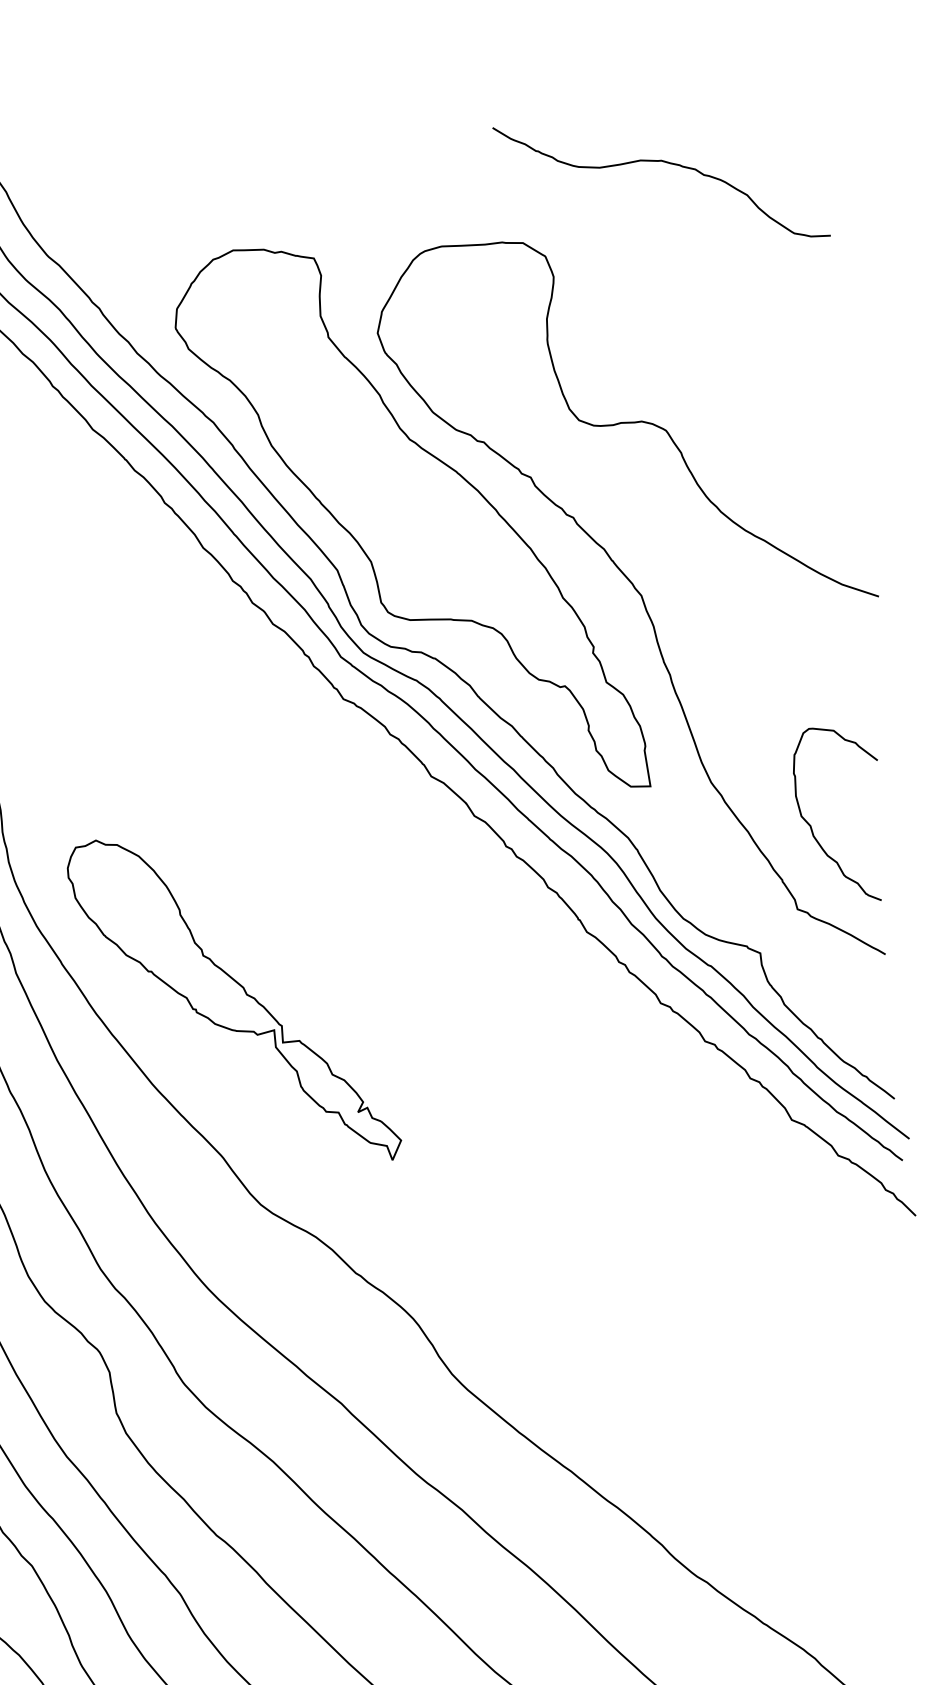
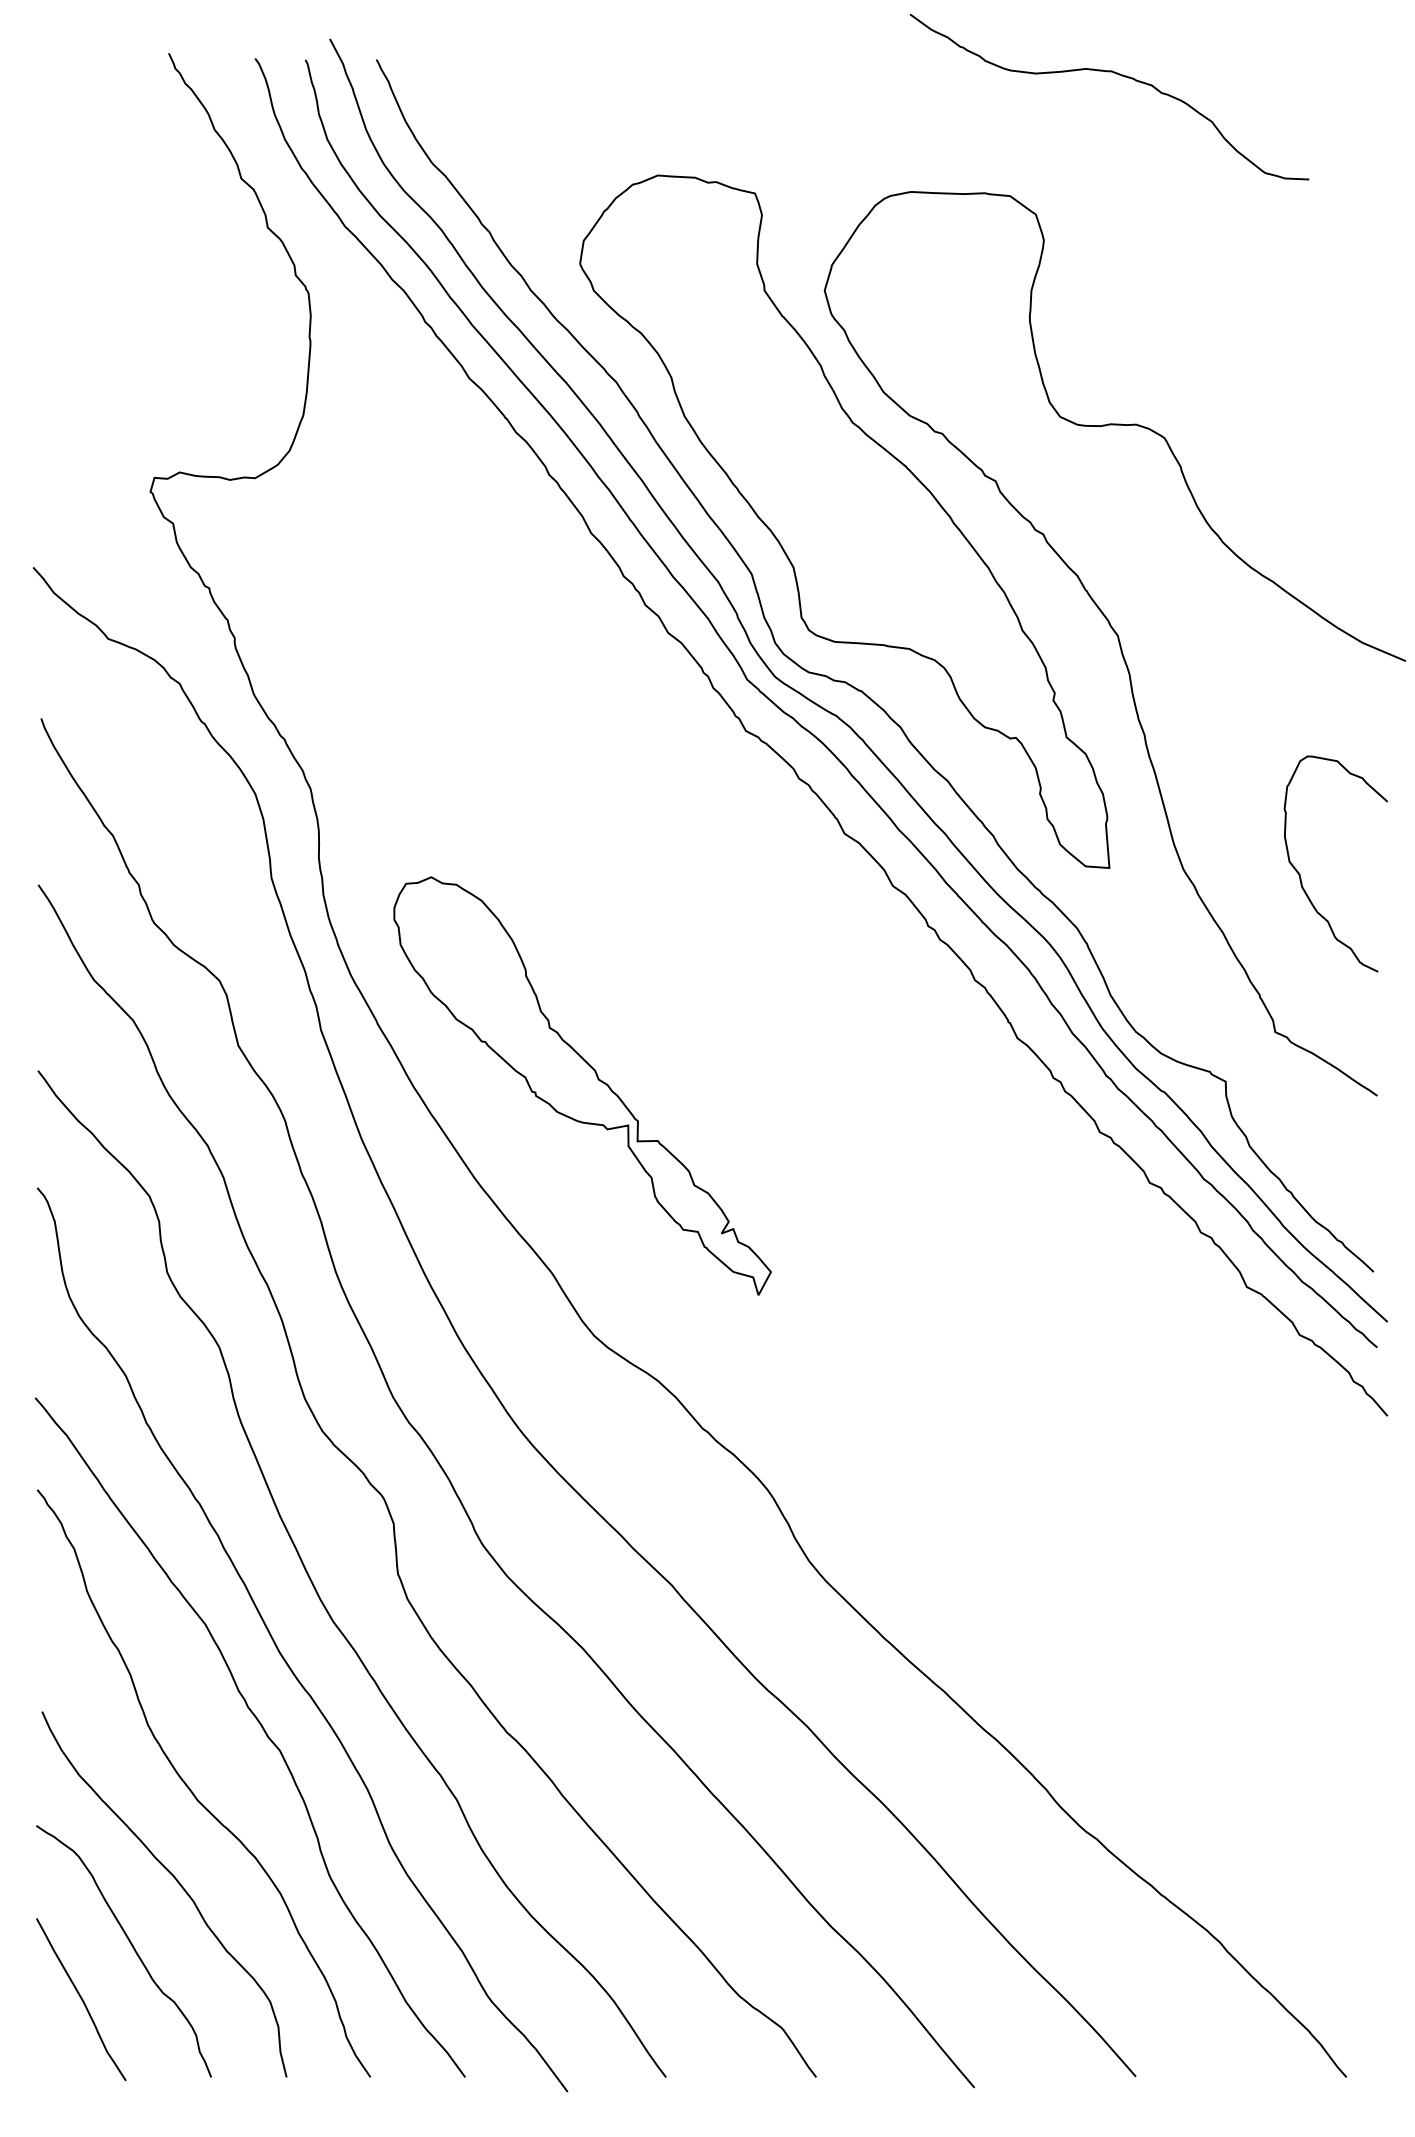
curve: (665, 162) -> (1116, 74), moved
curve: (811, 826) -> (1300, 874), moved

